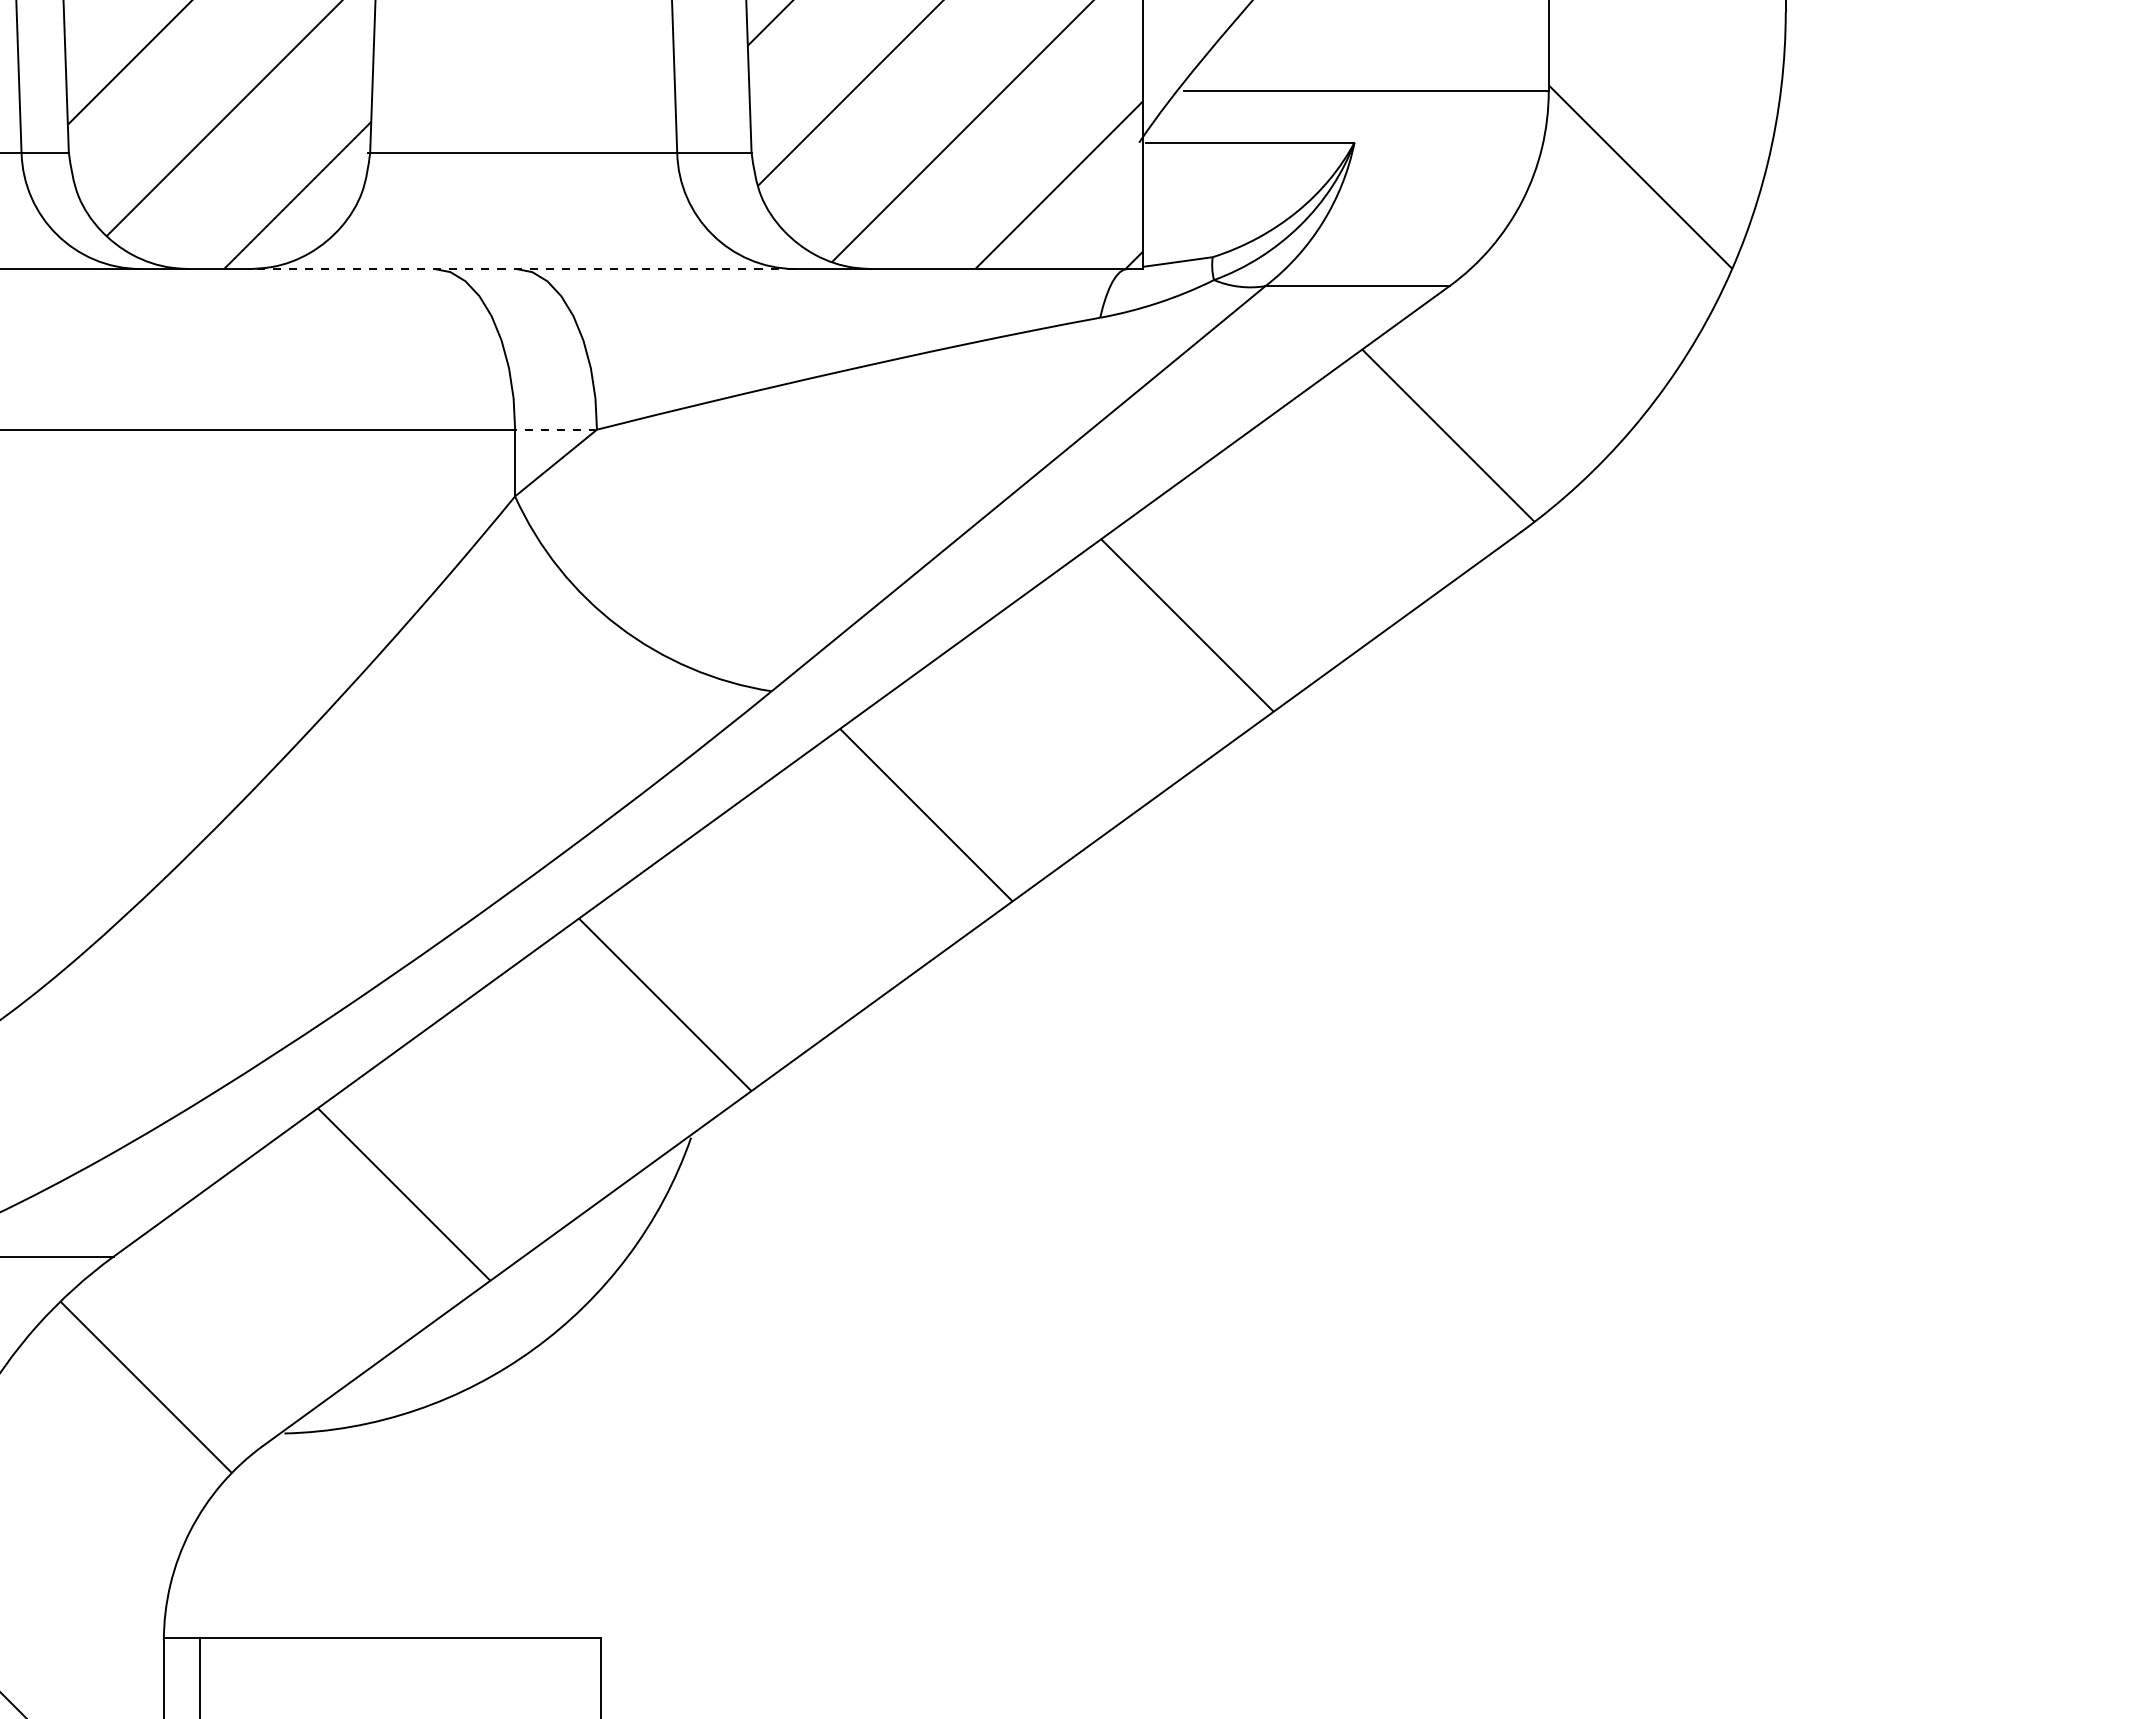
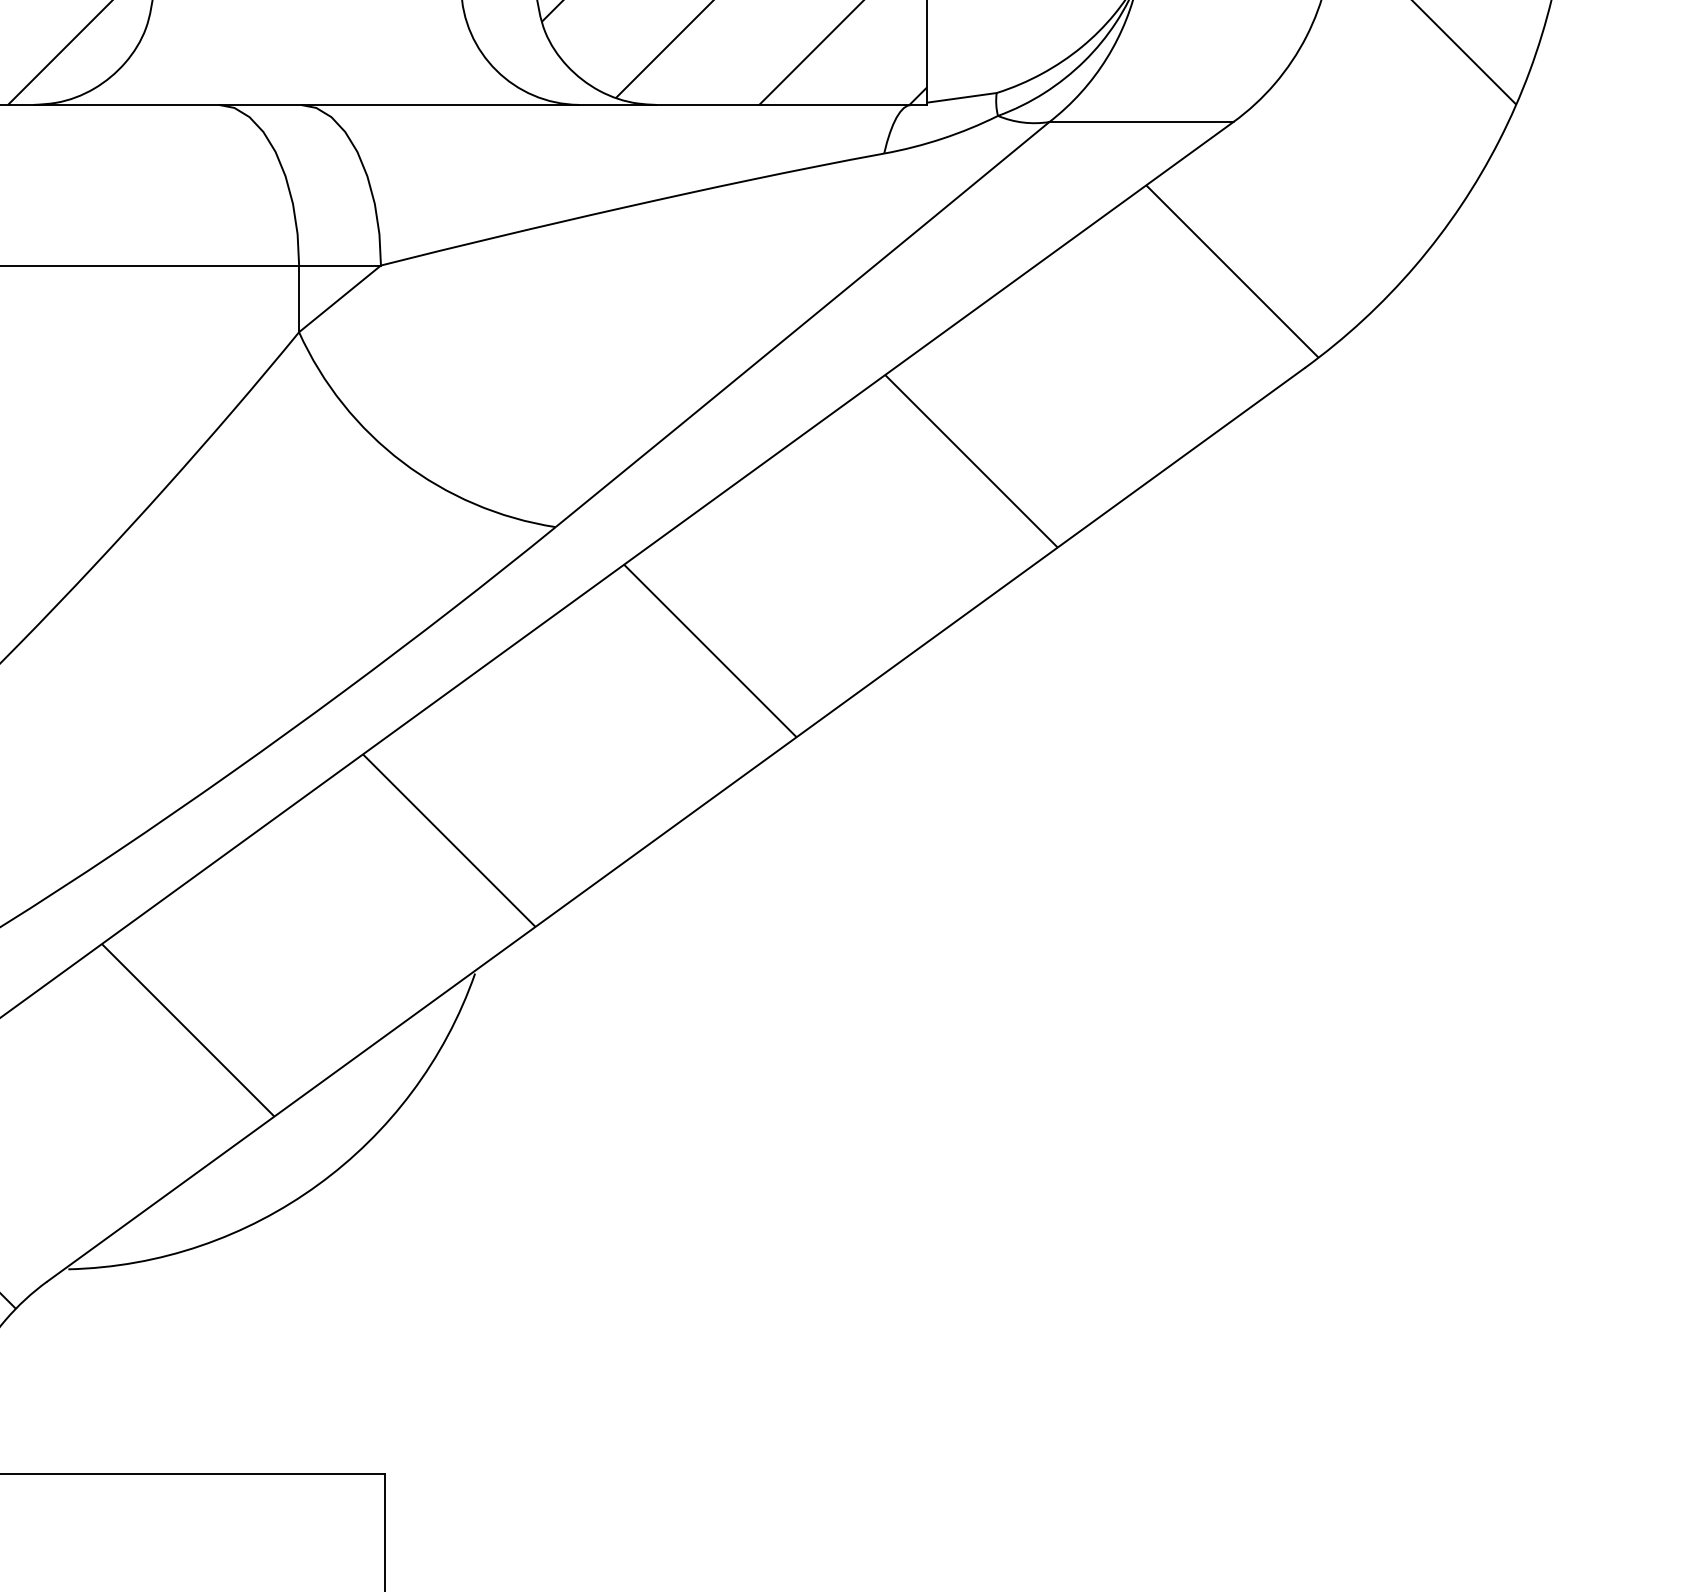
line: (521, 269) -> (305, 105), dashed -> solid
line: (556, 429) -> (340, 265), dashed -> solid

